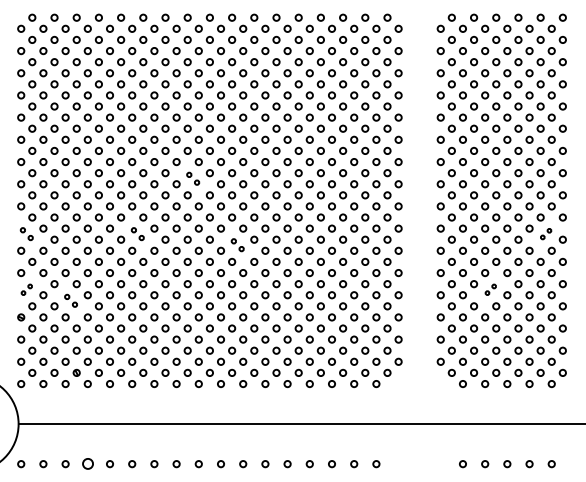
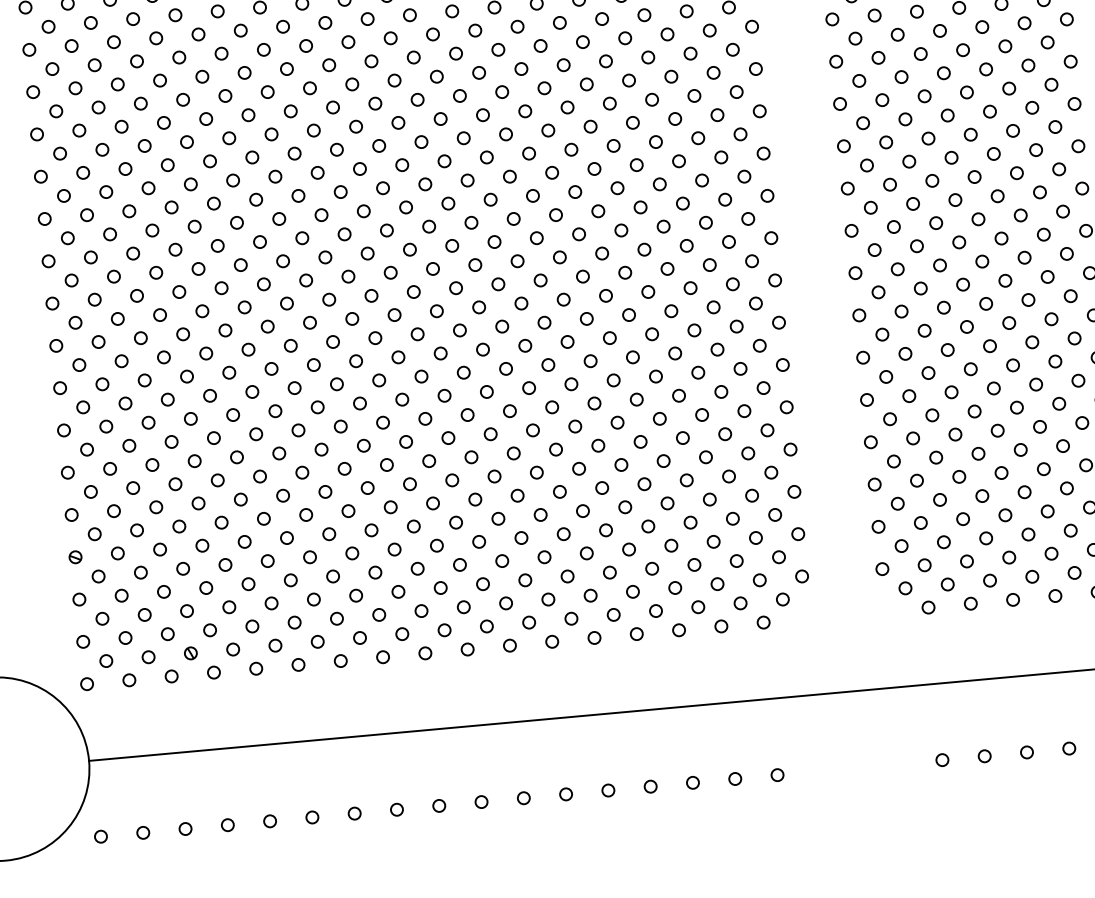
part: (192, 178) -> (377, 262), size x1.43
part: (26, 233) -> (71, 396), size x1.43
part: (137, 233) -> (282, 377), size x1.43
part: (545, 233) -> (1059, 306), size x1.67
part: (237, 244) -> (474, 380), size x1.43
part: (26, 289) -> (80, 503), size x1.67
part: (490, 289) -> (964, 422), size x1.67
part: (70, 300) -> (166, 516), size x1.43
circle: (87, 464) -> (227, 825), size x0.62

